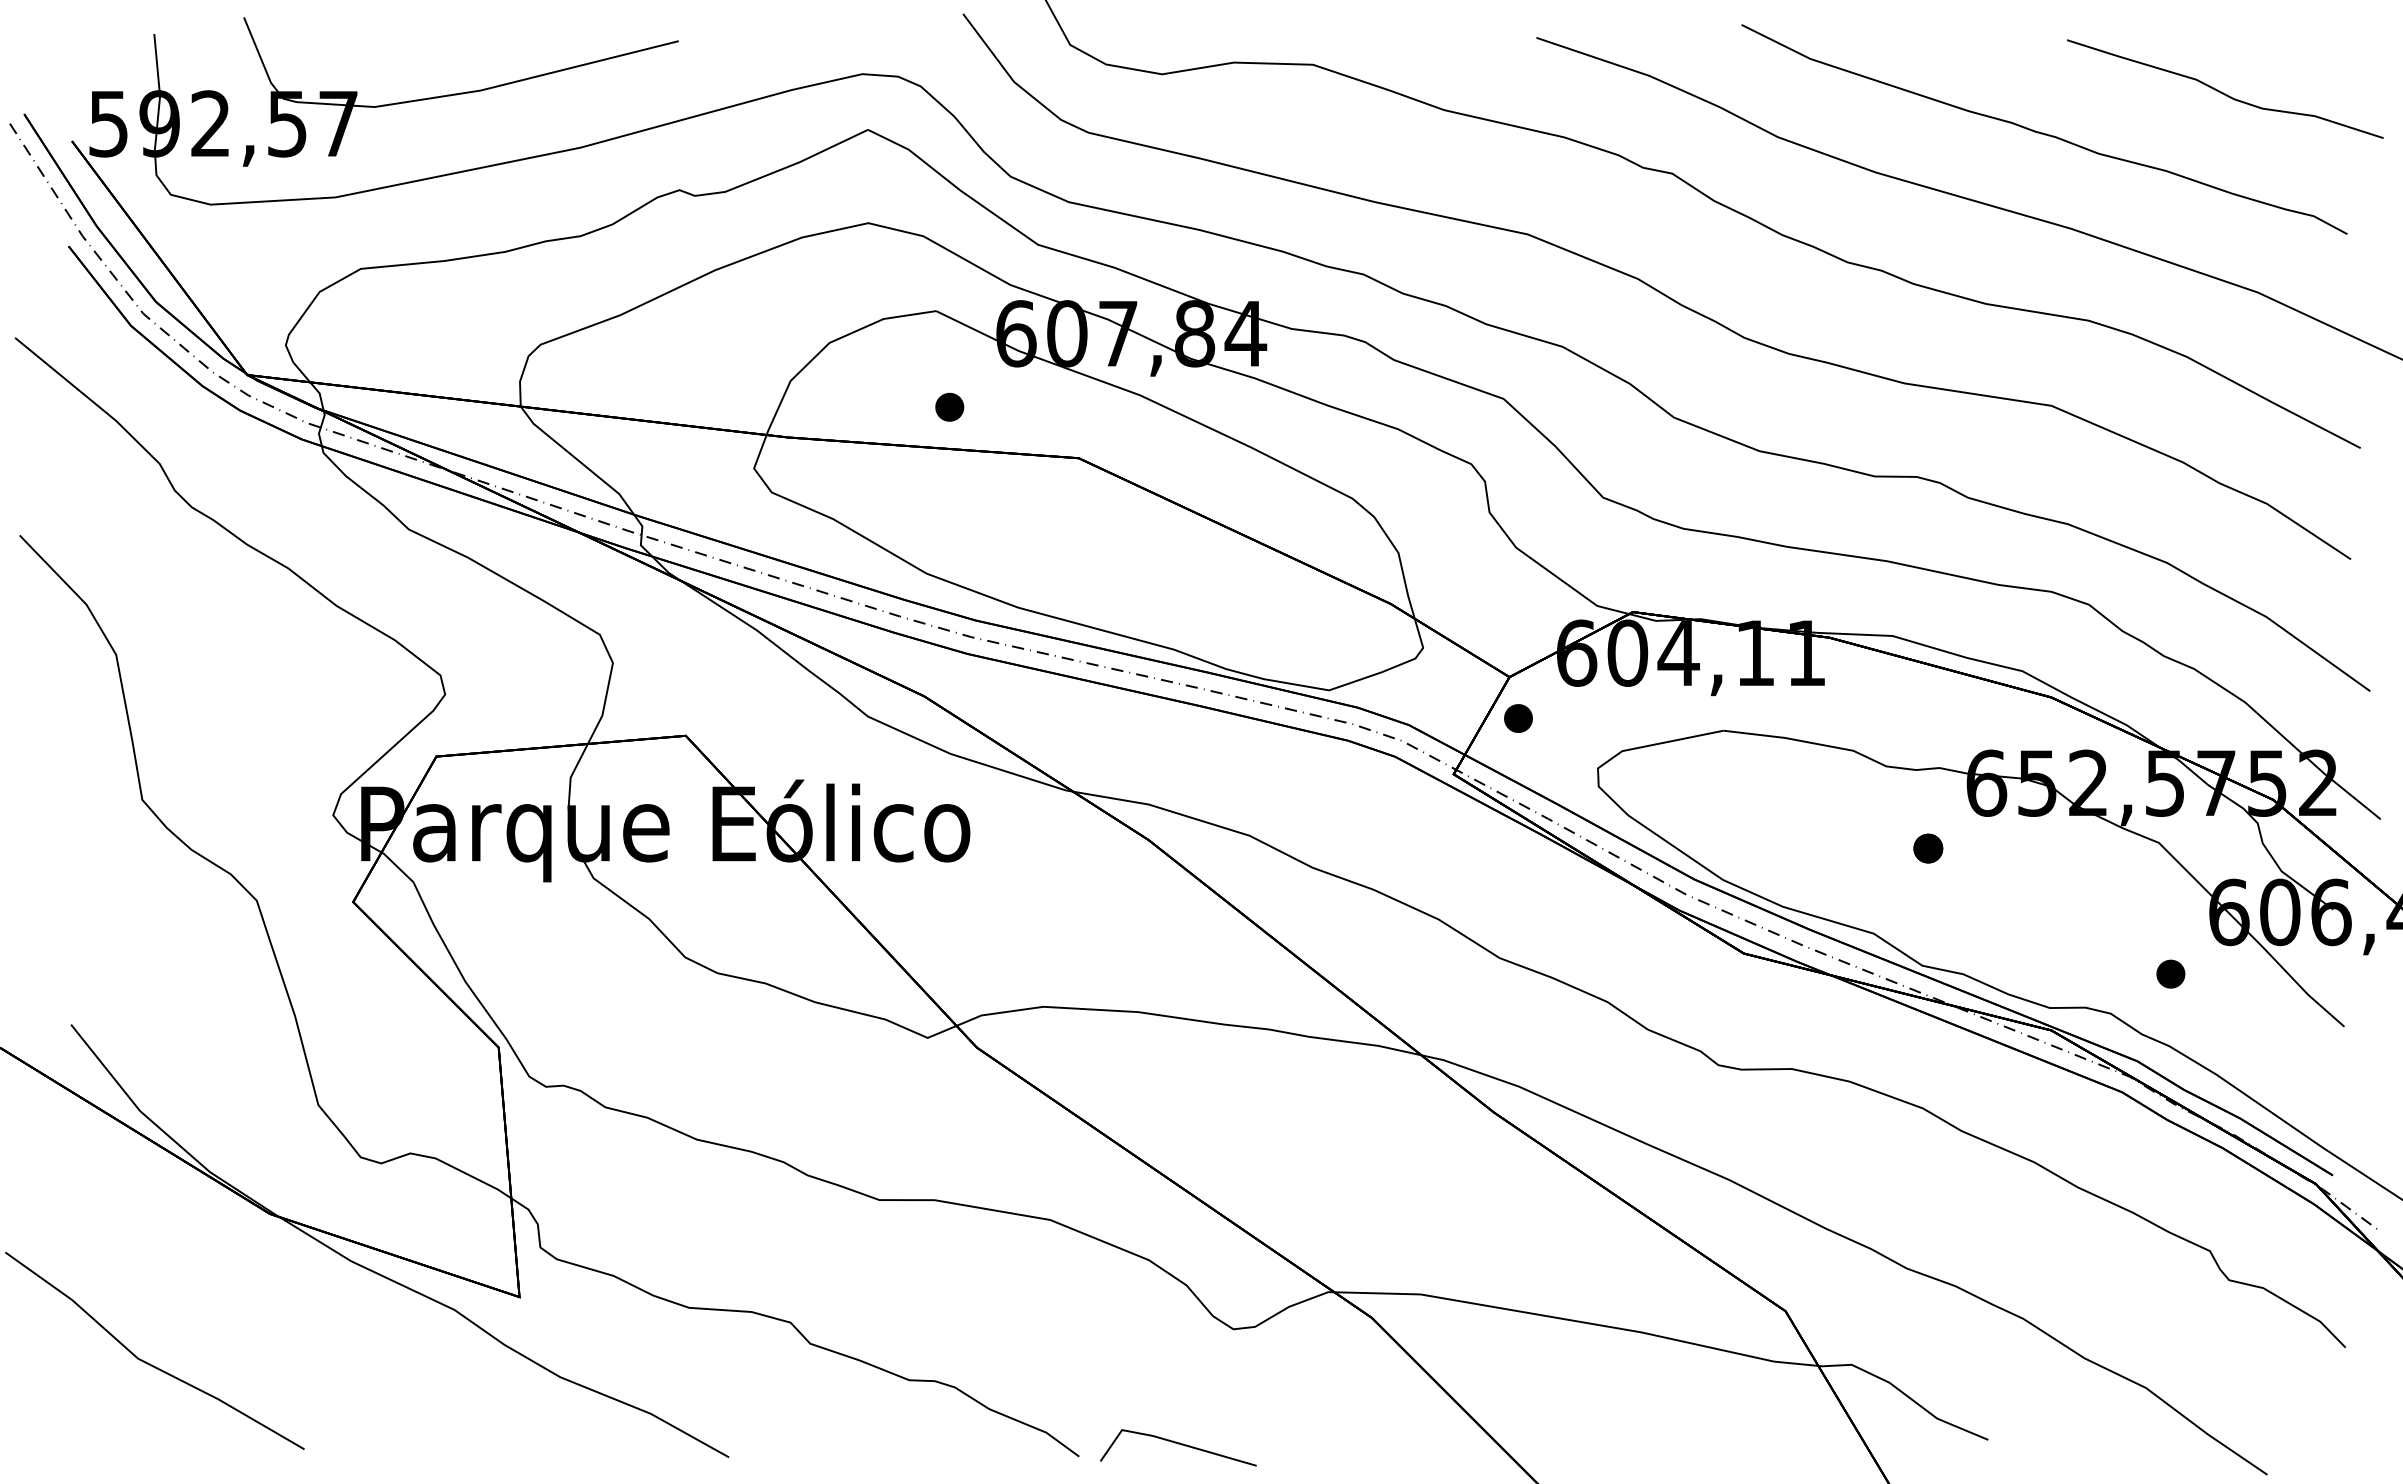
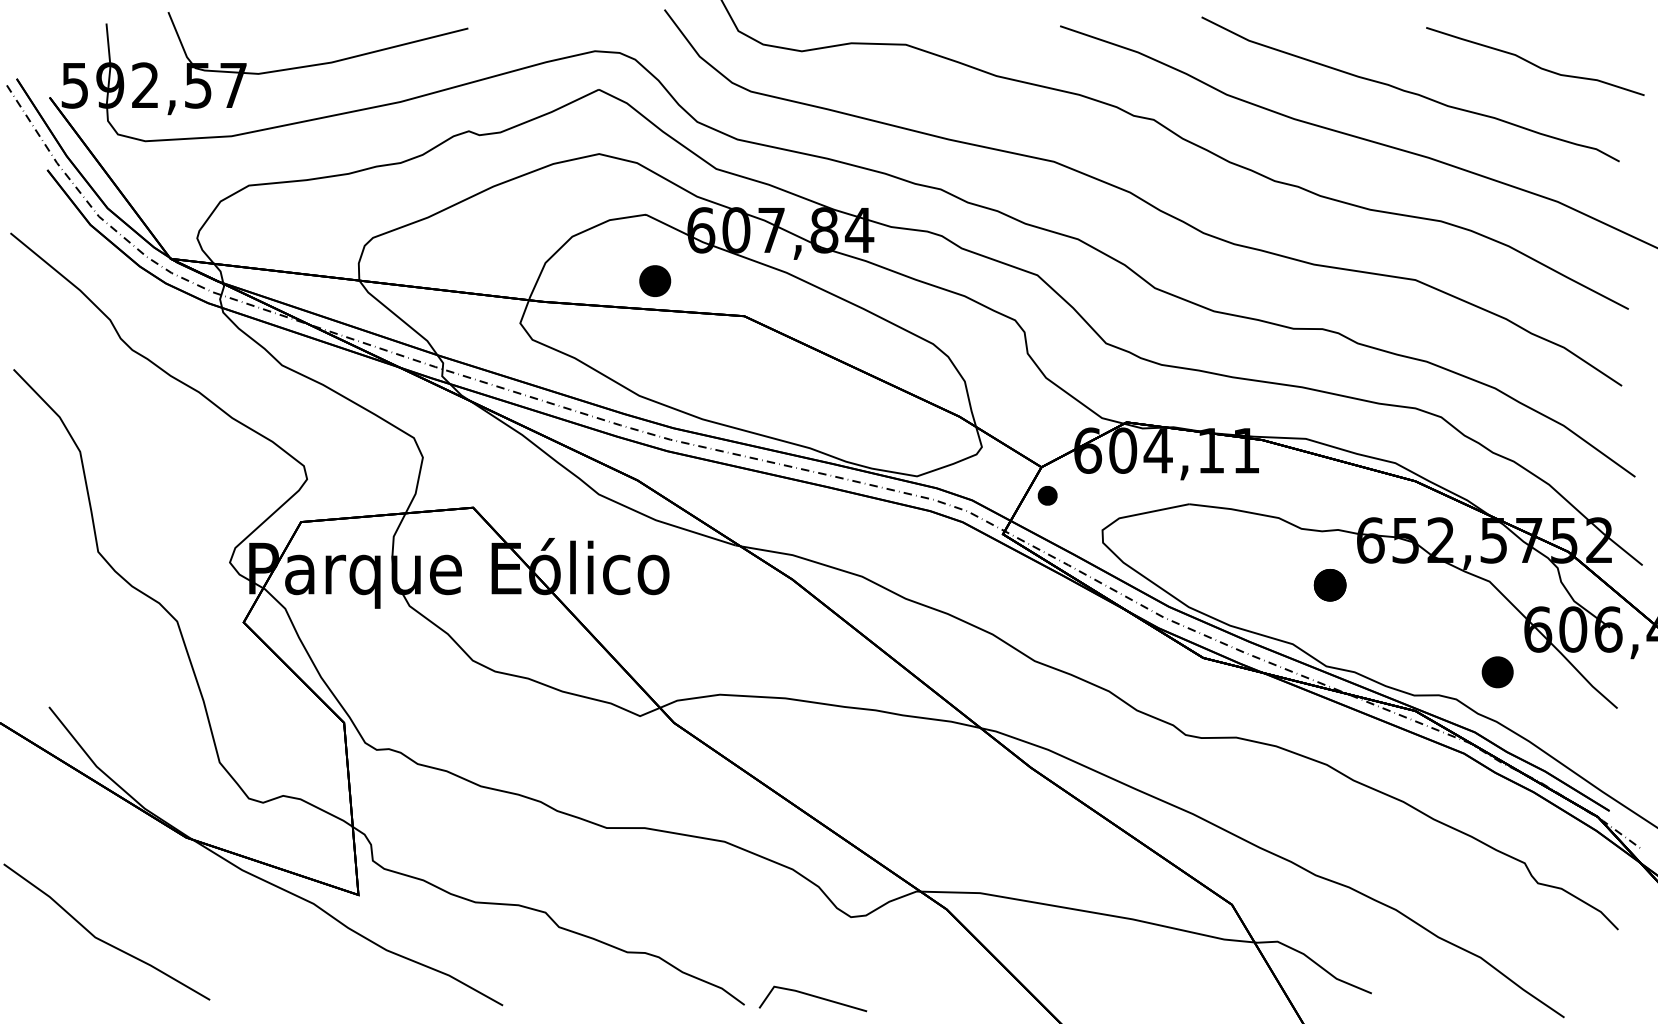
part: (950, 406) -> (655, 280), size x1.6
part: (1928, 848) -> (1330, 585), size x1.6
part: (2170, 973) -> (1497, 671), size x1.6

